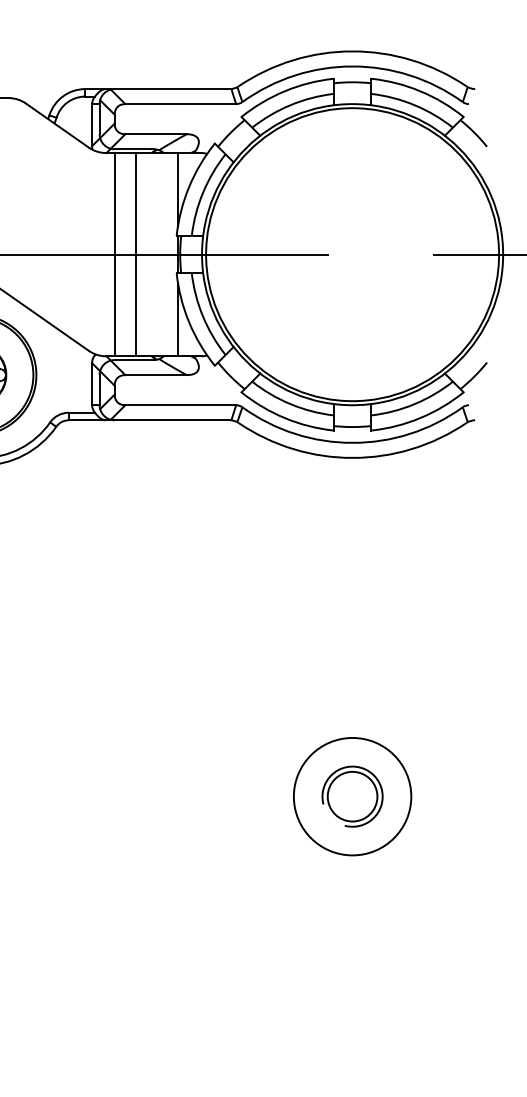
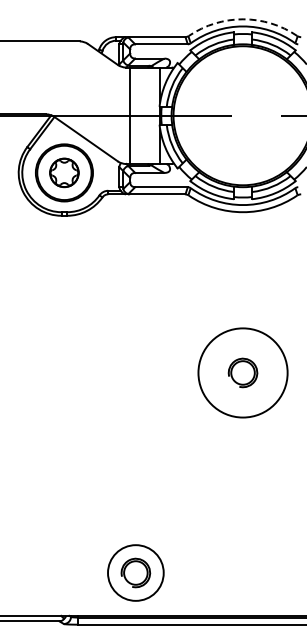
arc: (353, 51) -> (243, 19), solid -> dashed
line: (136, 254) -> (140, 115), removed
circle: (351, 795) -> (242, 372), size x1.6

